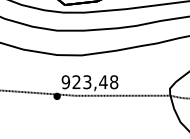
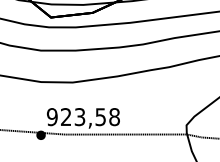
text: (103, 82) -> (100, 117), 923,48 -> 923,58

